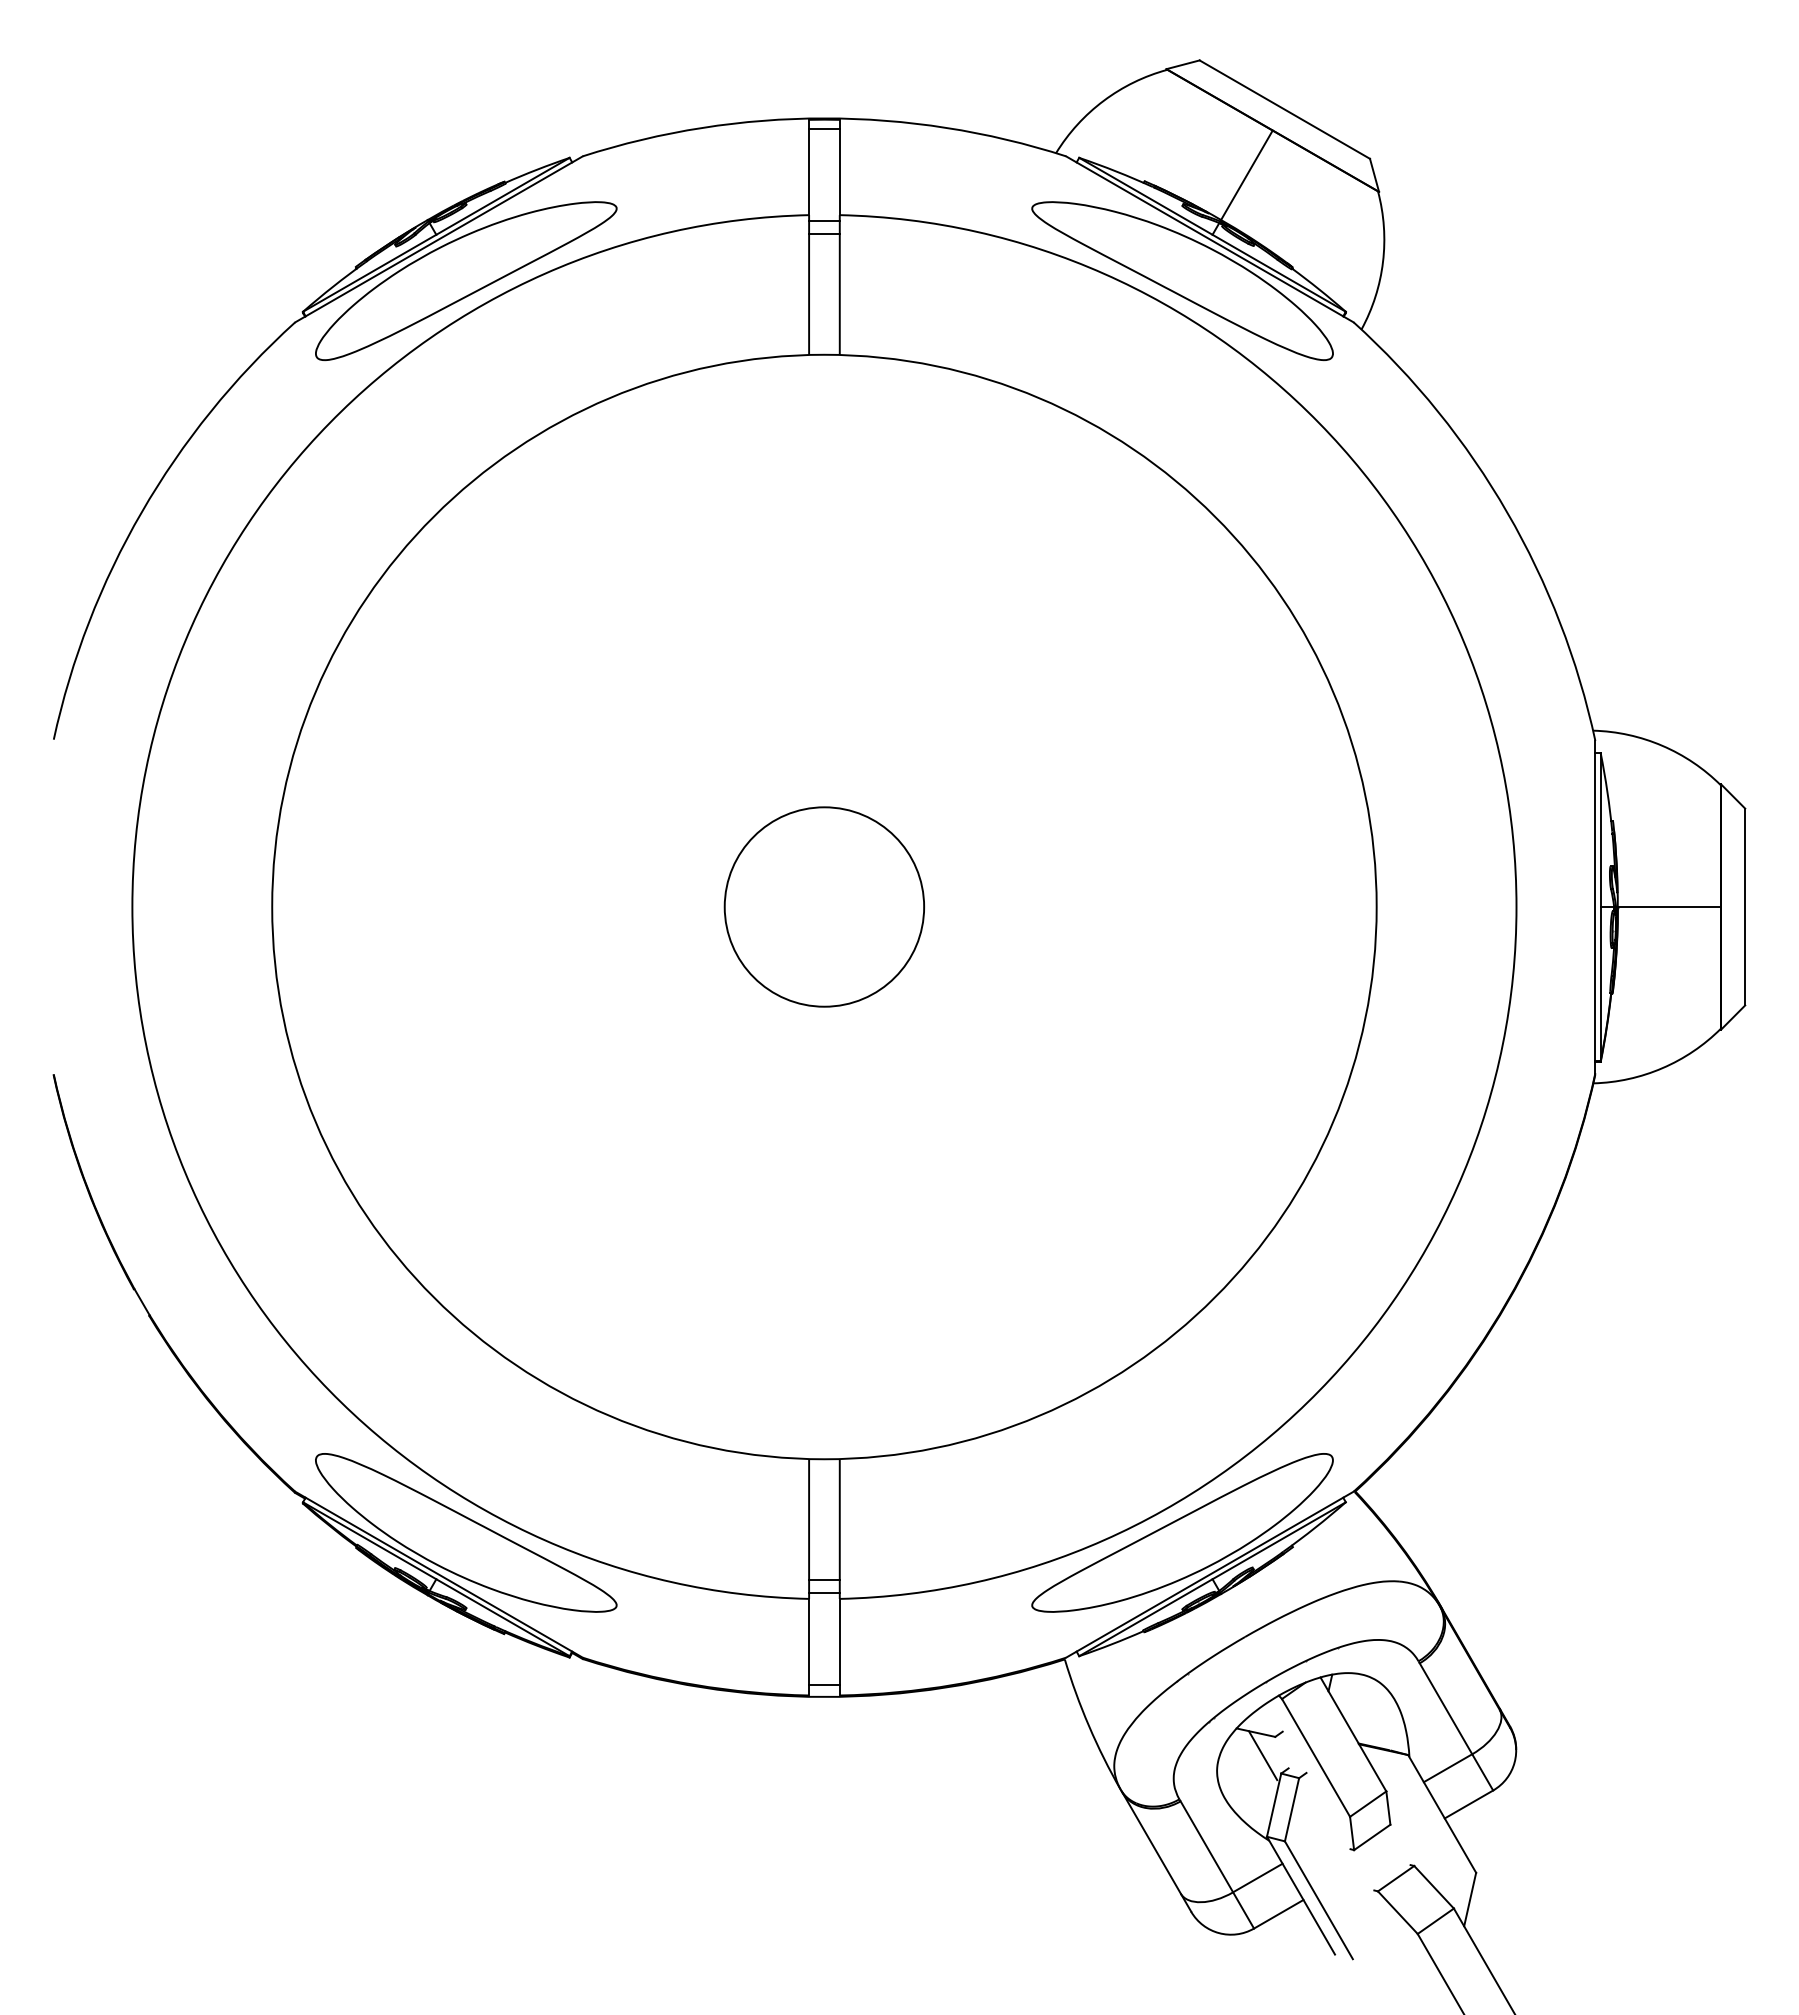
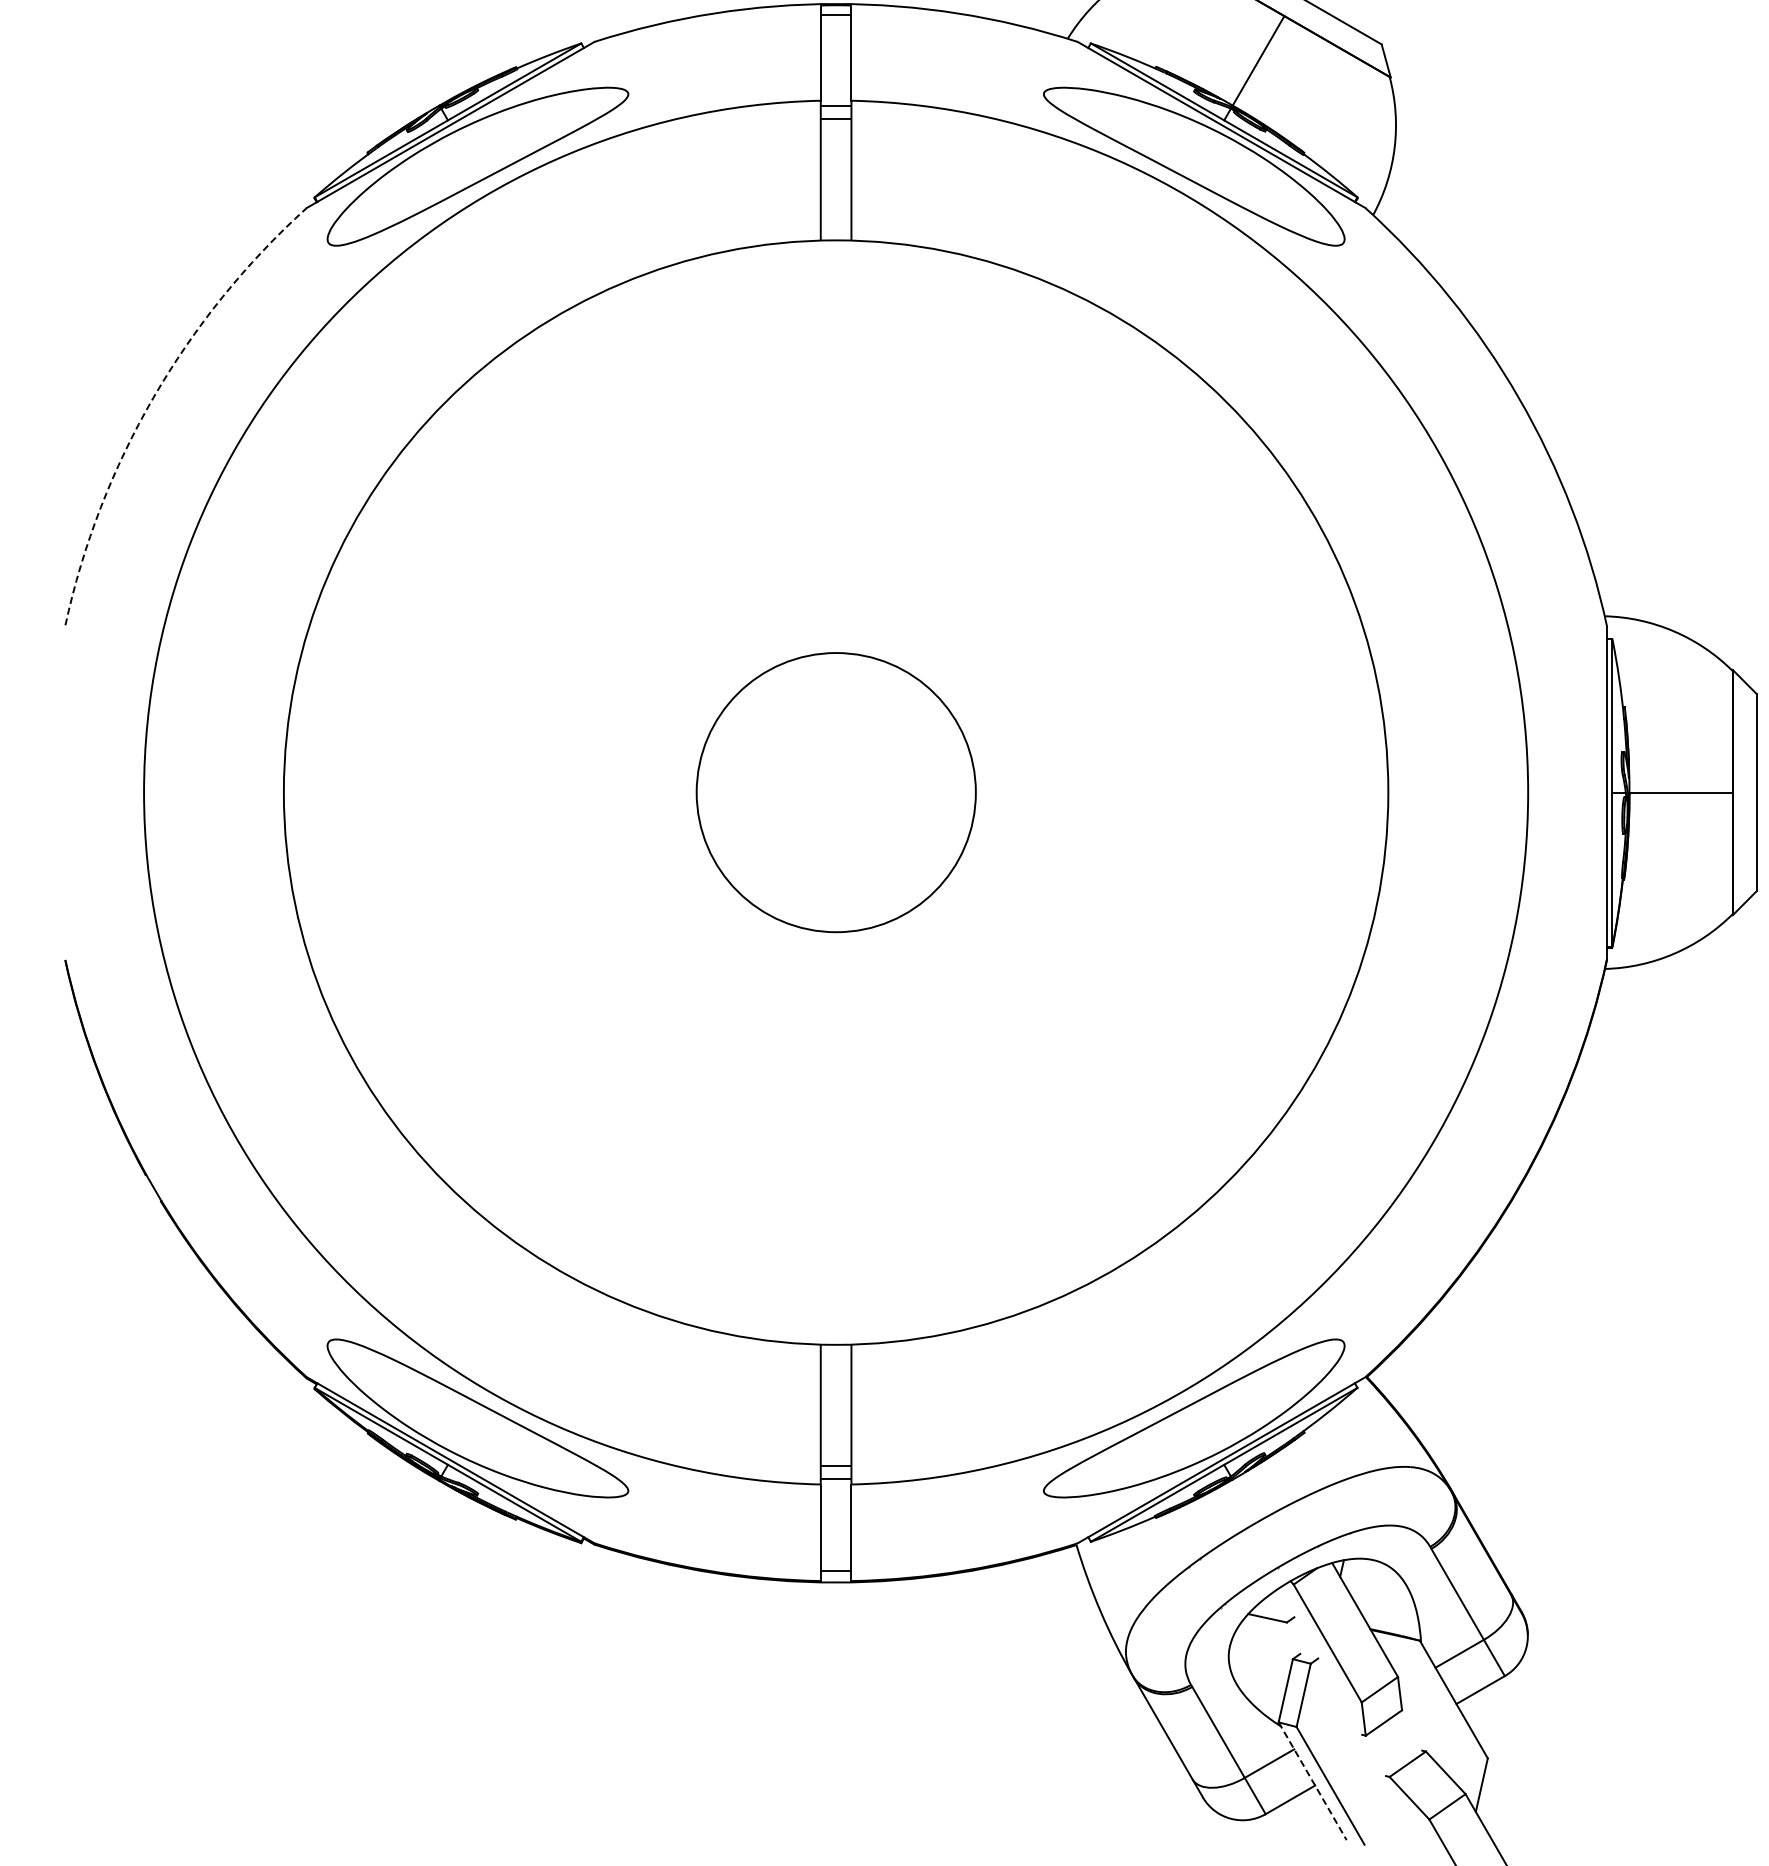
arc: (141, 512) -> (153, 398), solid -> dashed
circle: (823, 906) -> (835, 792), size x1.4
line: (1262, 1755) -> (1274, 1641), removed
line: (1301, 1896) -> (1313, 1782), solid -> dashed

